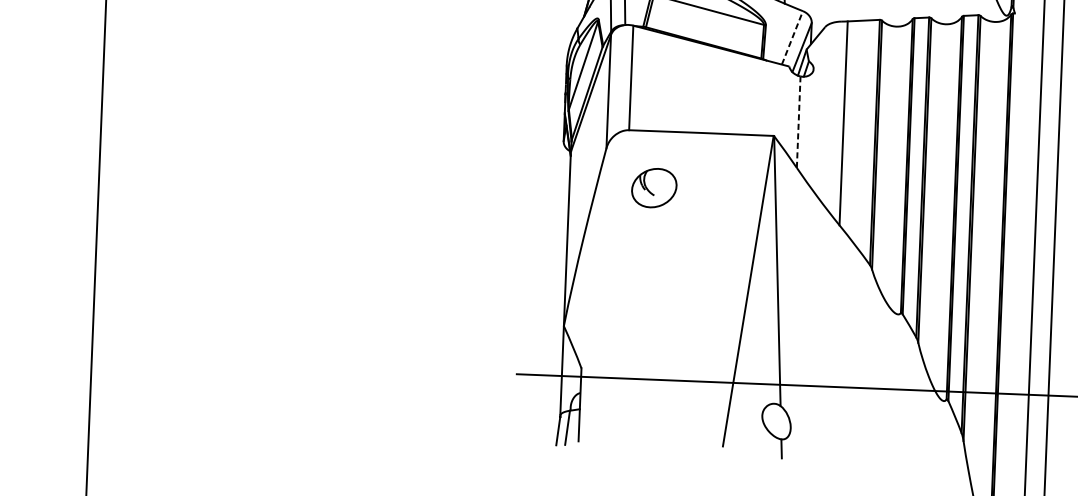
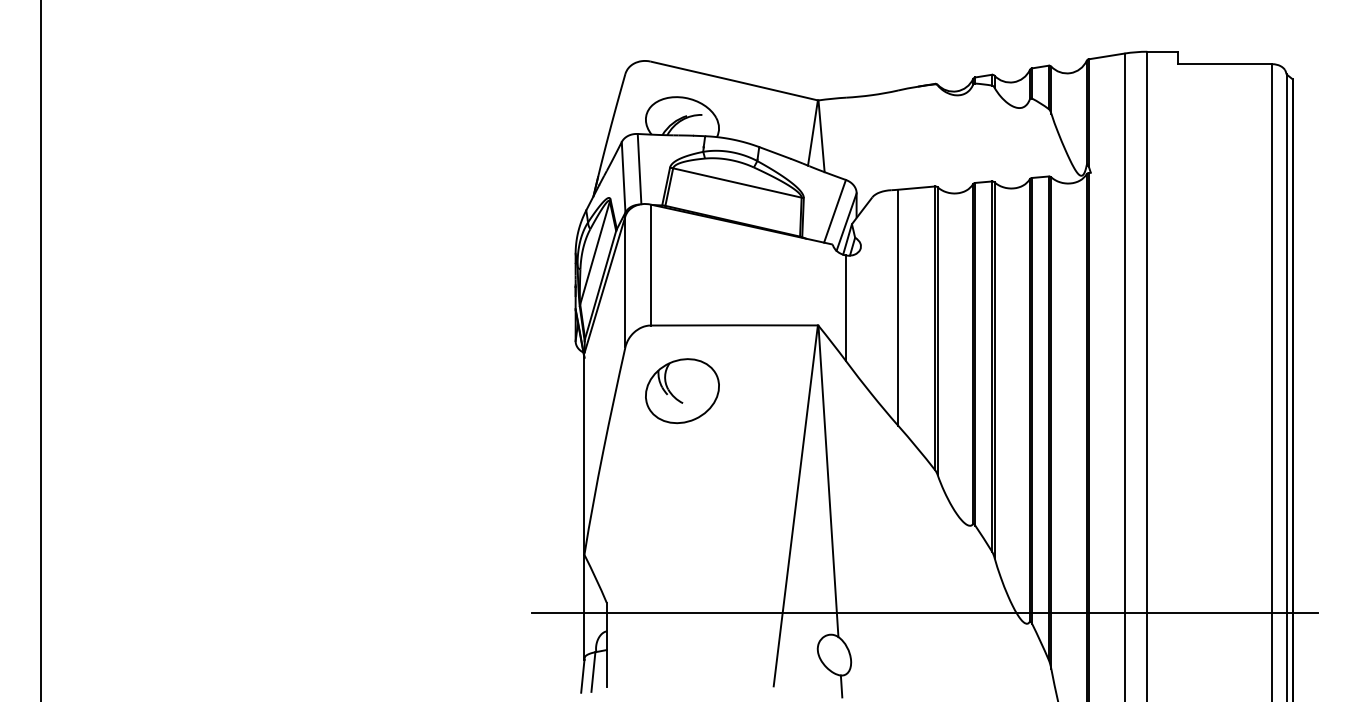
line: (792, 37) -> (835, 210), dashed -> solid
line: (798, 122) -> (846, 308), dashed -> solid
part: (654, 188) -> (682, 391), size x1.43

